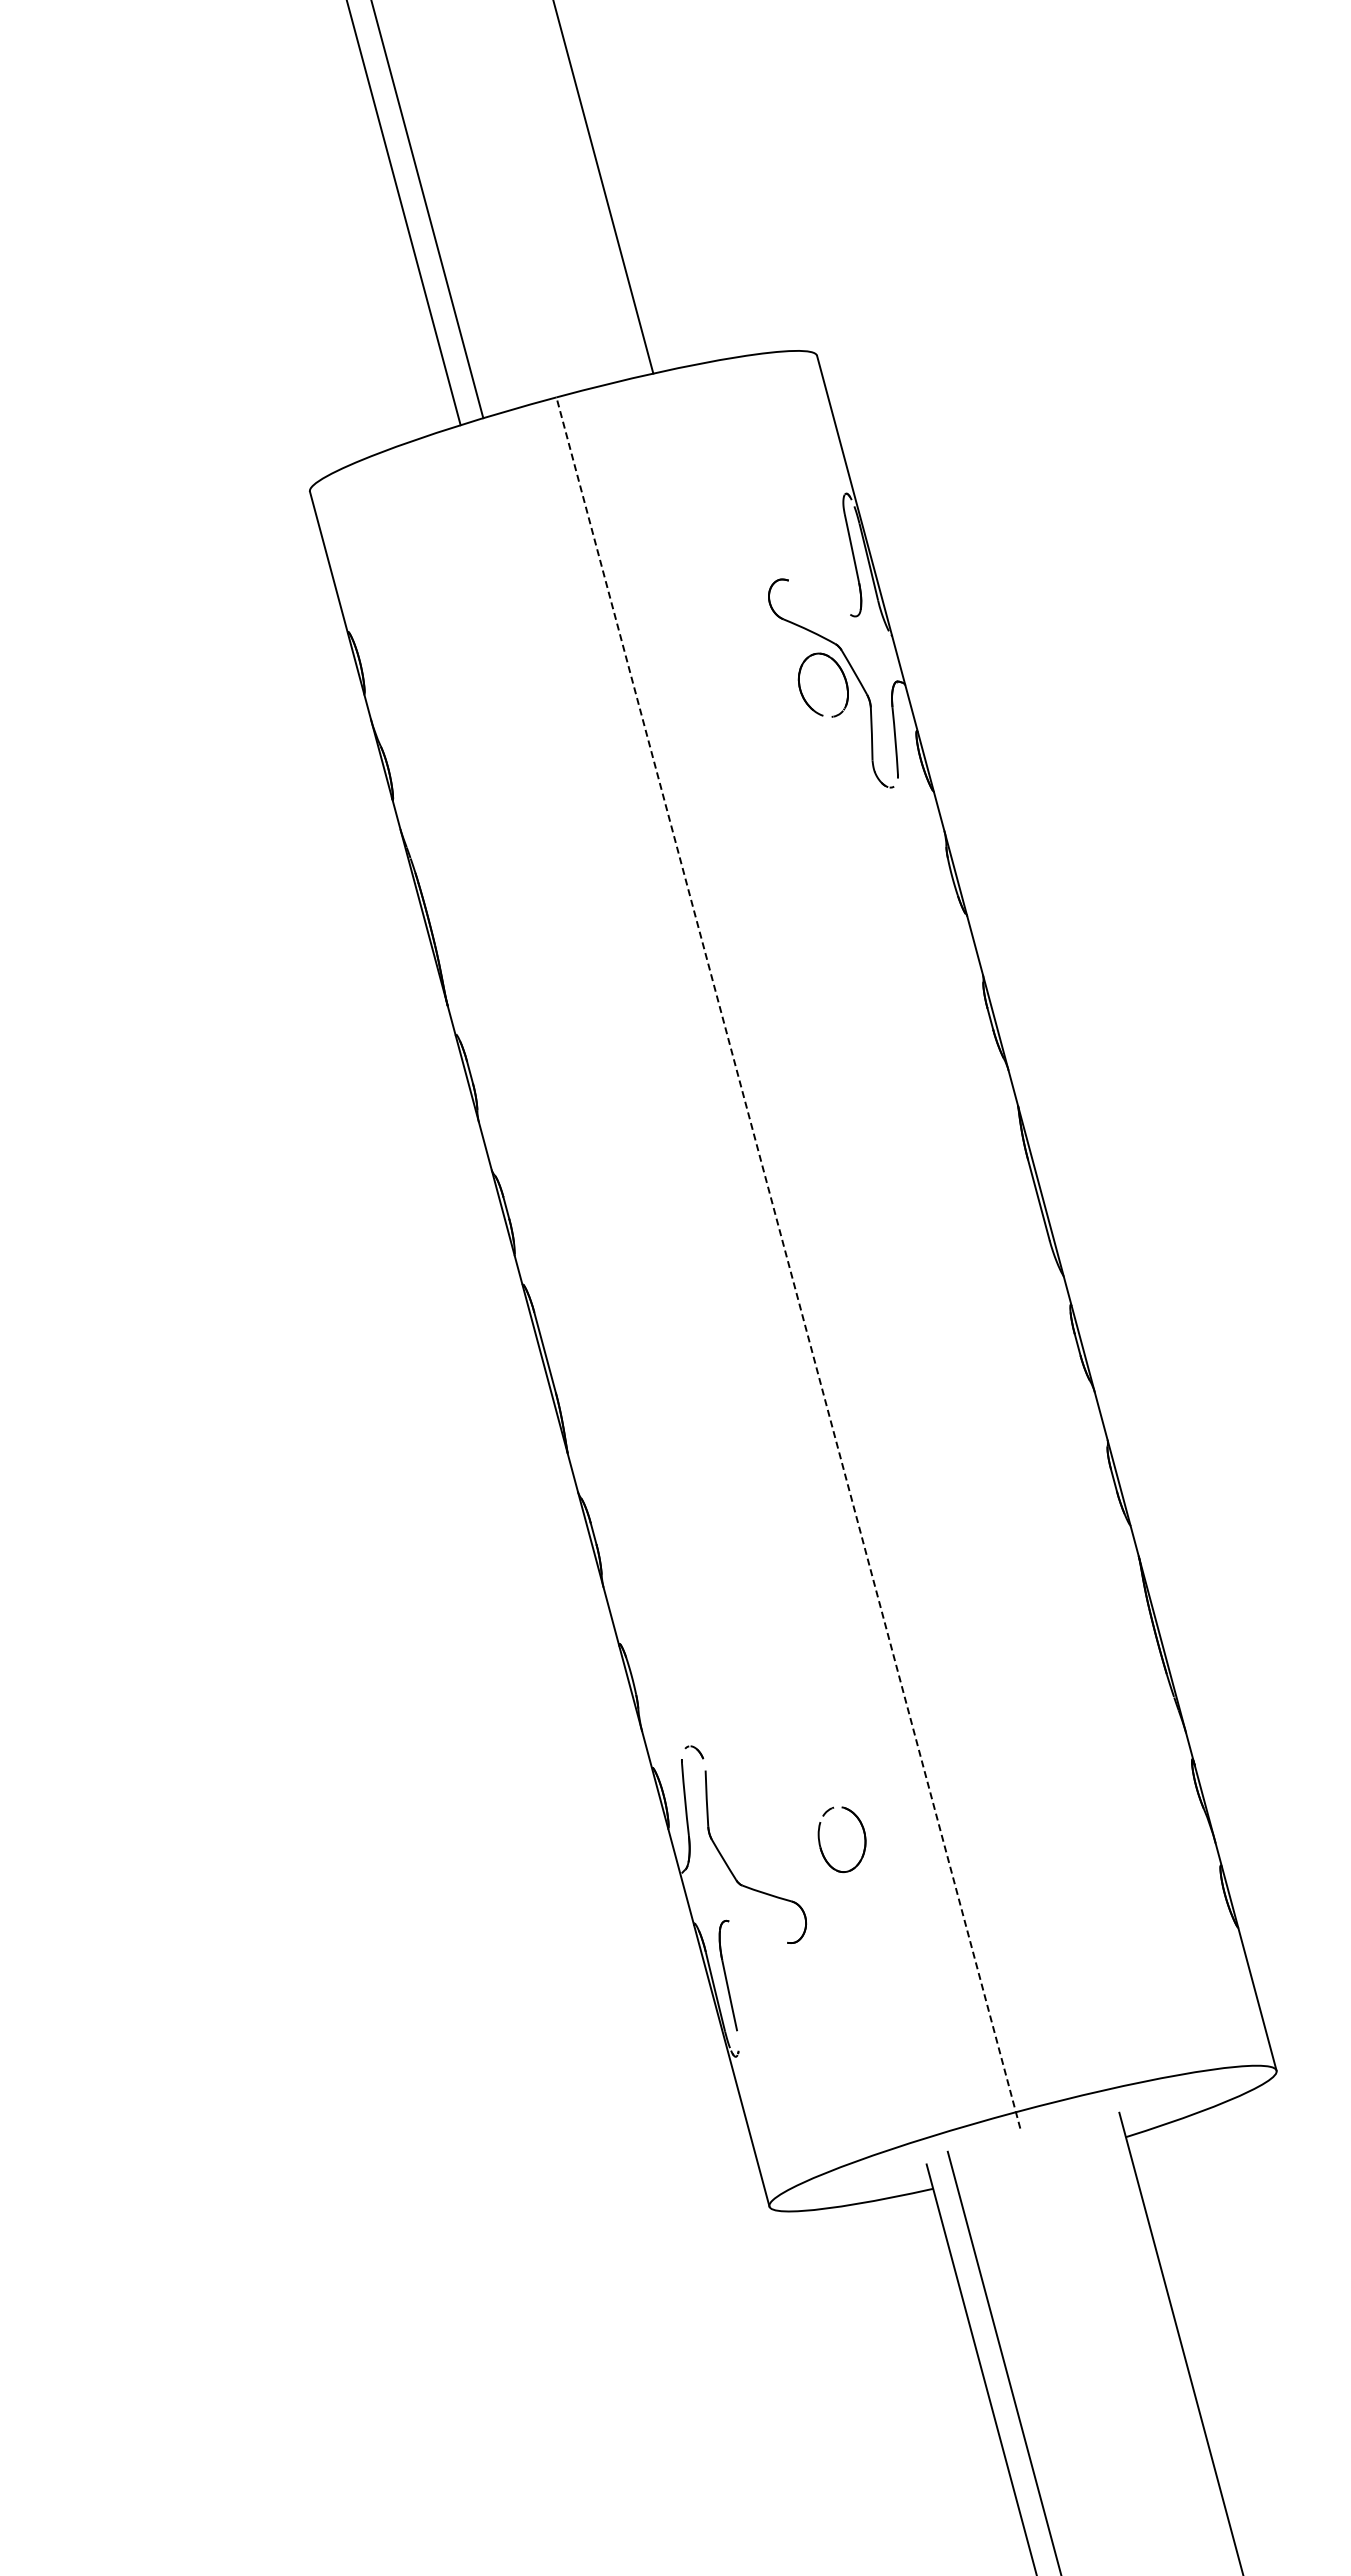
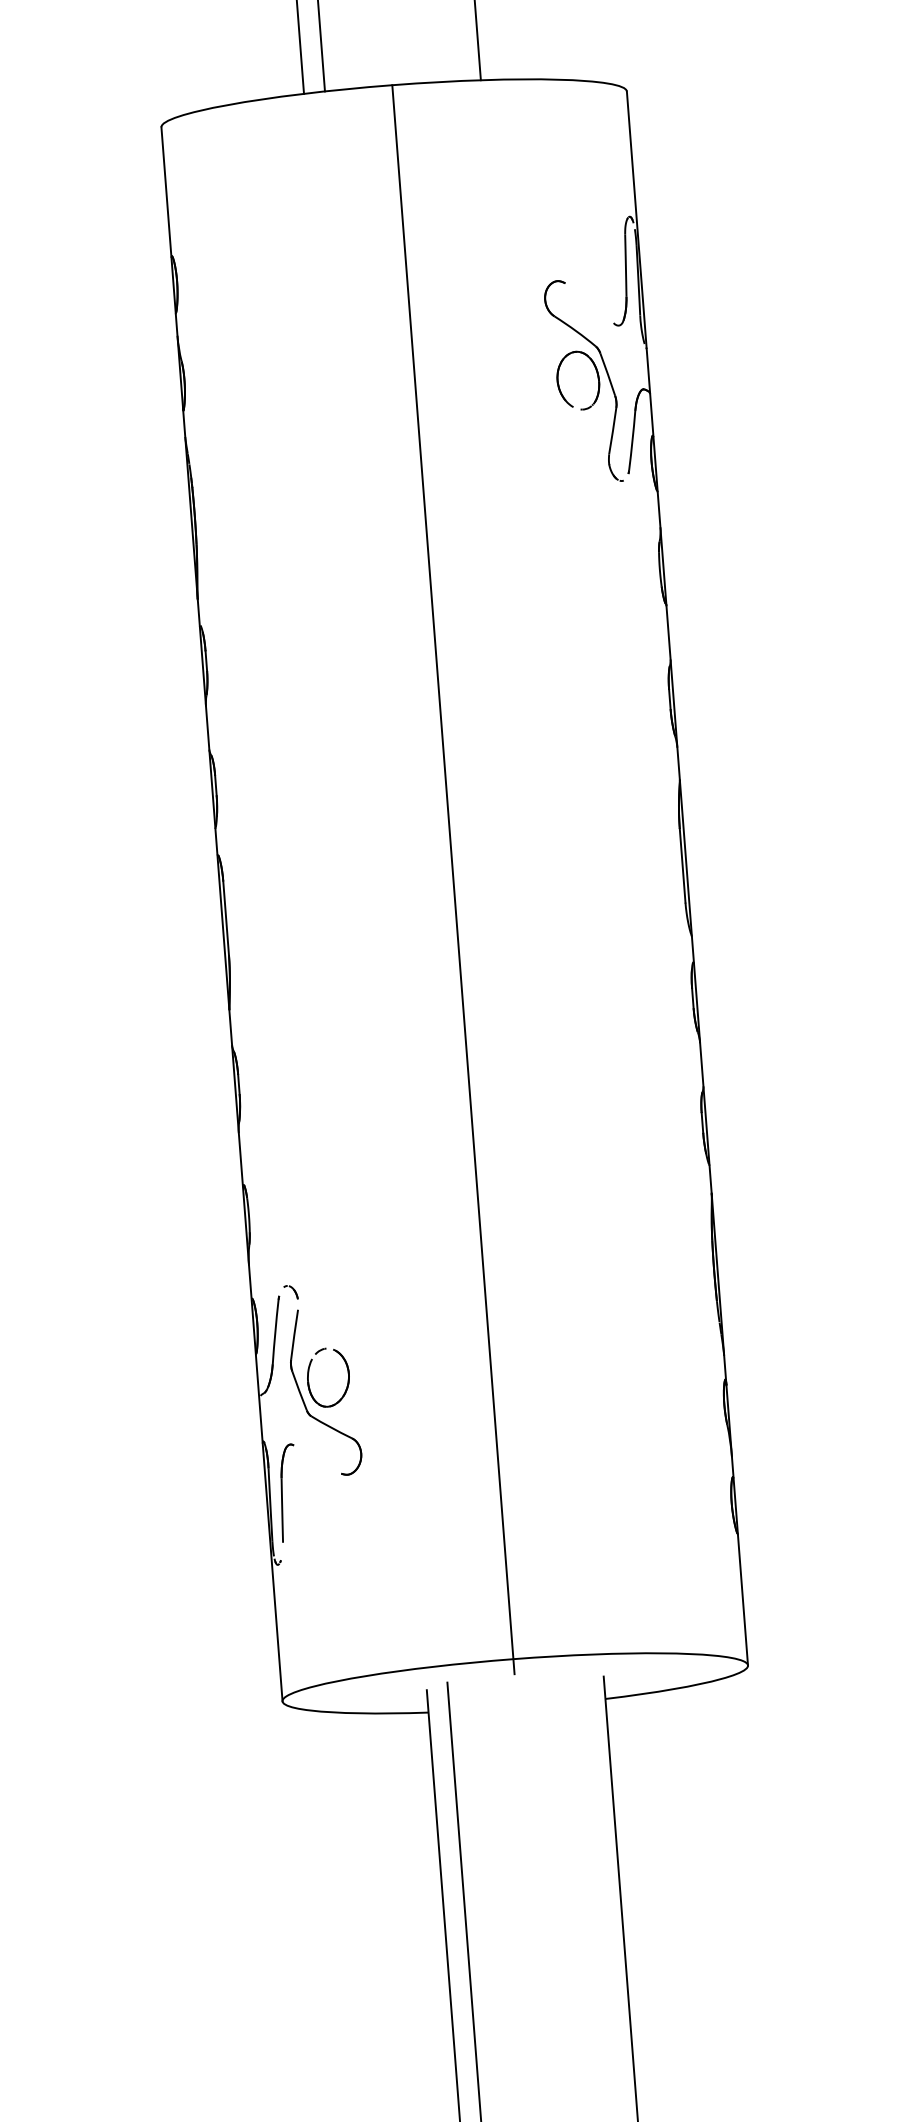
line: (788, 1262) -> (453, 879), dashed -> solid
part: (820, 1841) -> (309, 1376), moved

